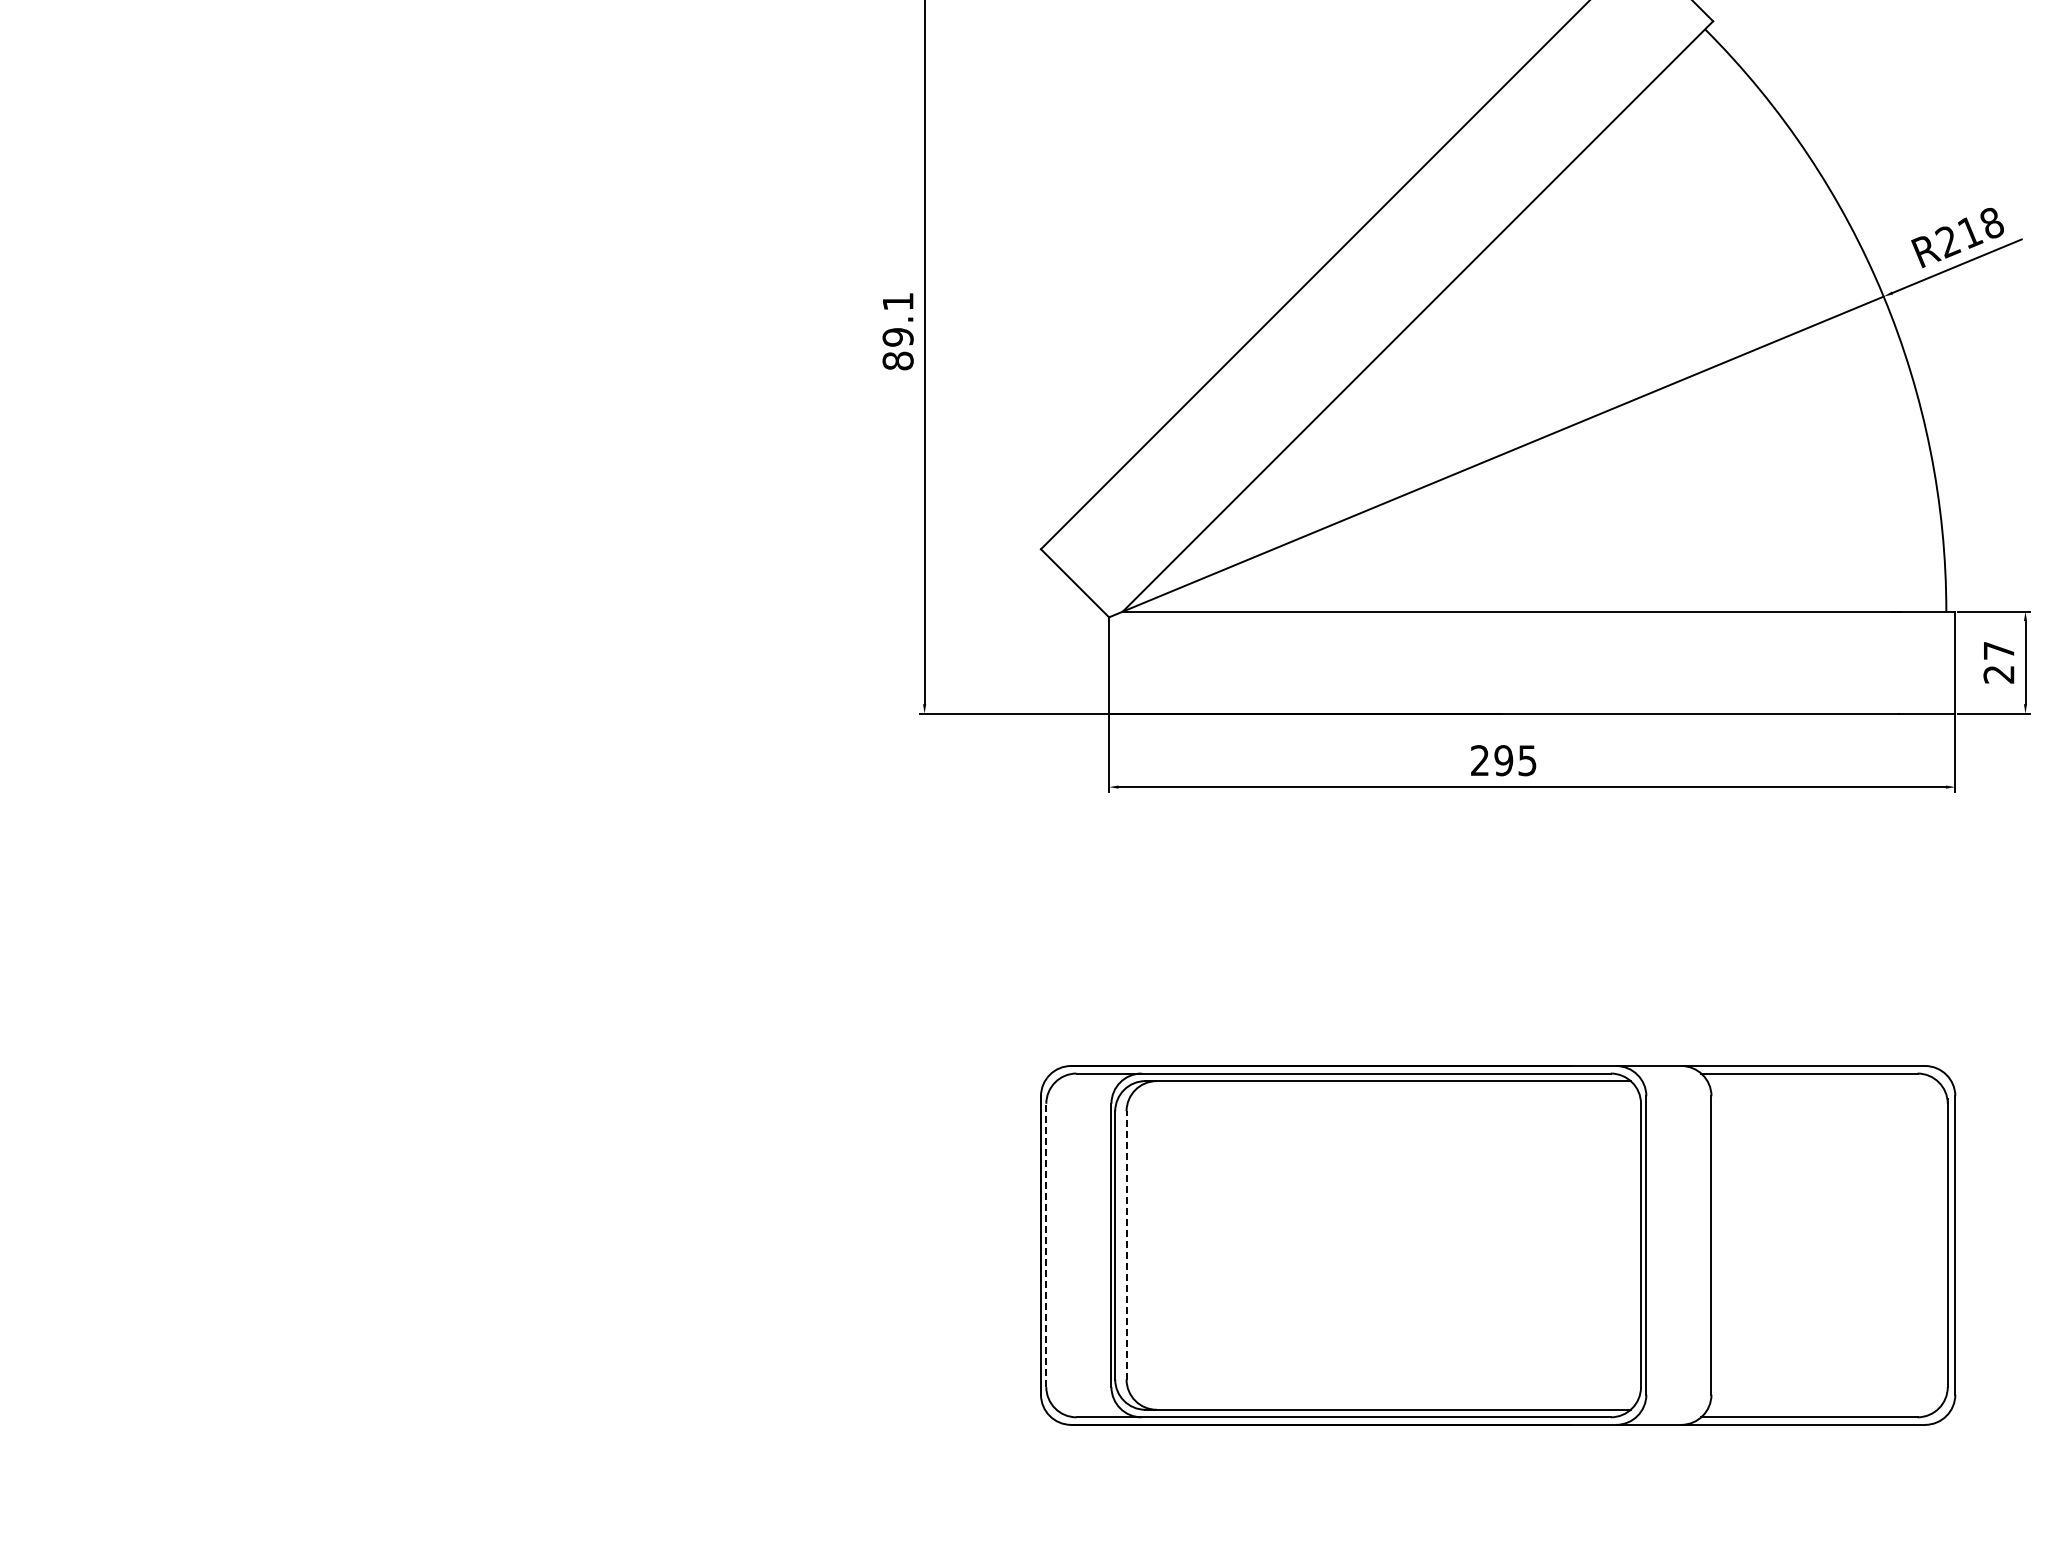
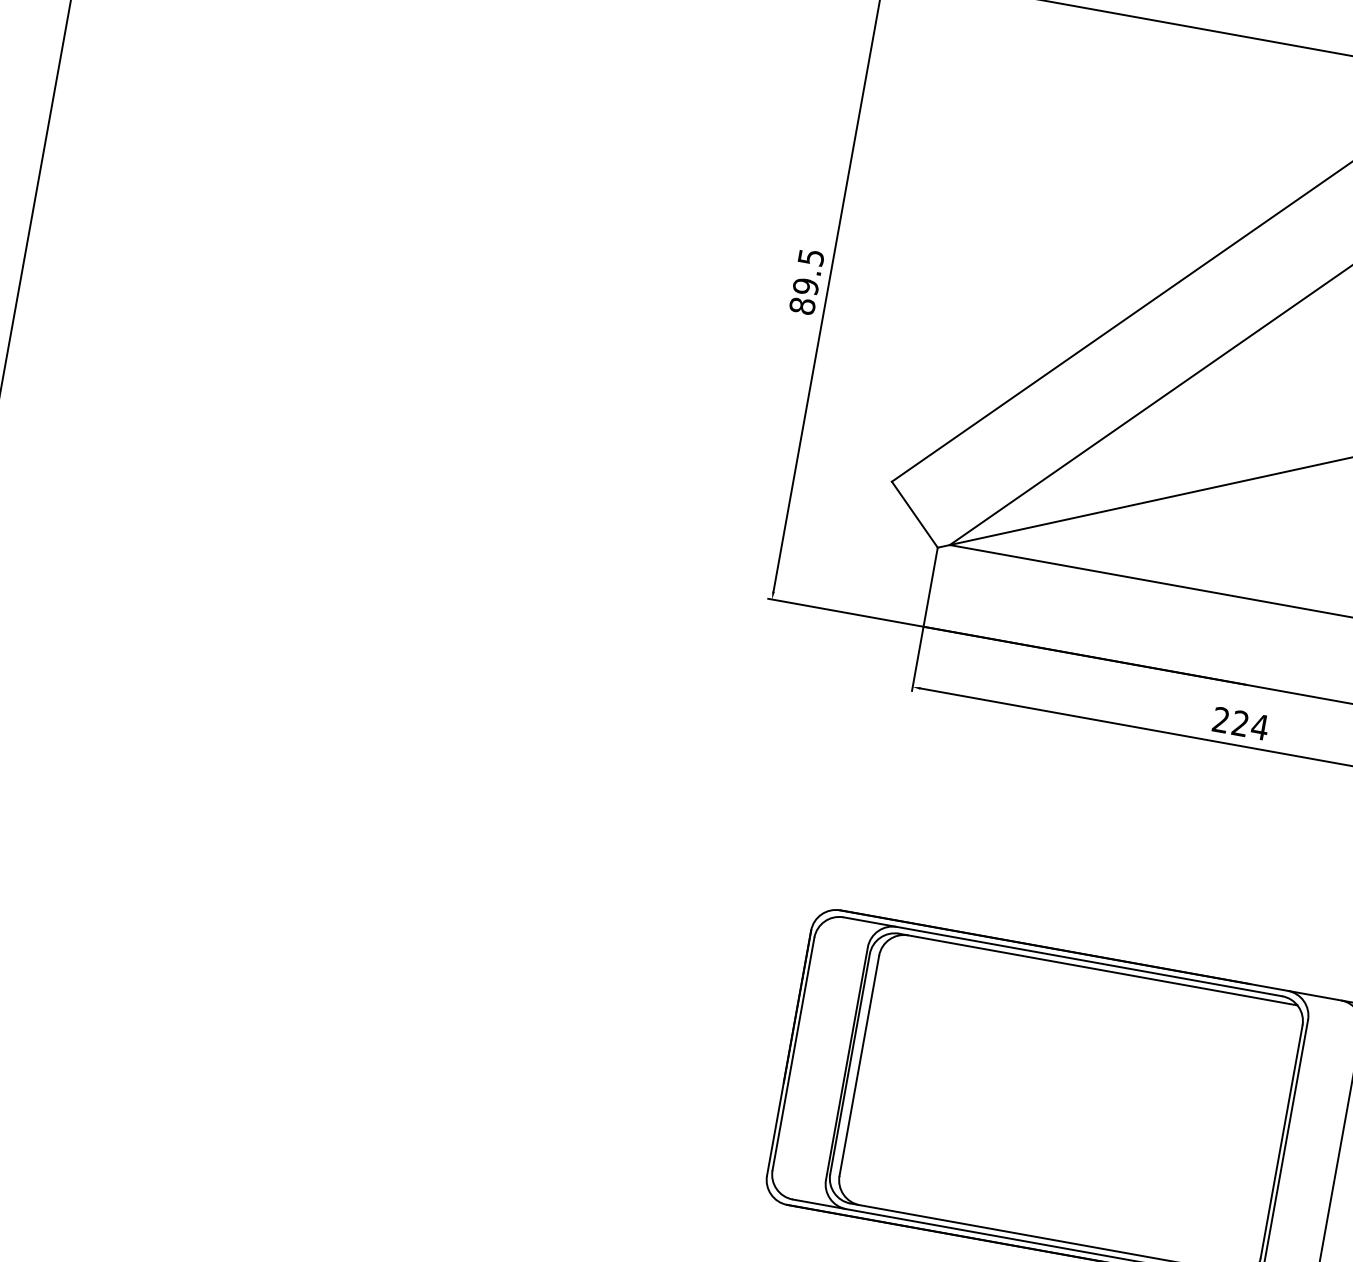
text: (898, 301) -> (811, 257), 89.1 -> 89.5
text: (1515, 760) -> (1250, 725), 295 -> 224
line: (1126, 1244) -> (859, 1065), dashed -> solid
line: (1046, 1245) -> (793, 1054), dashed -> solid

